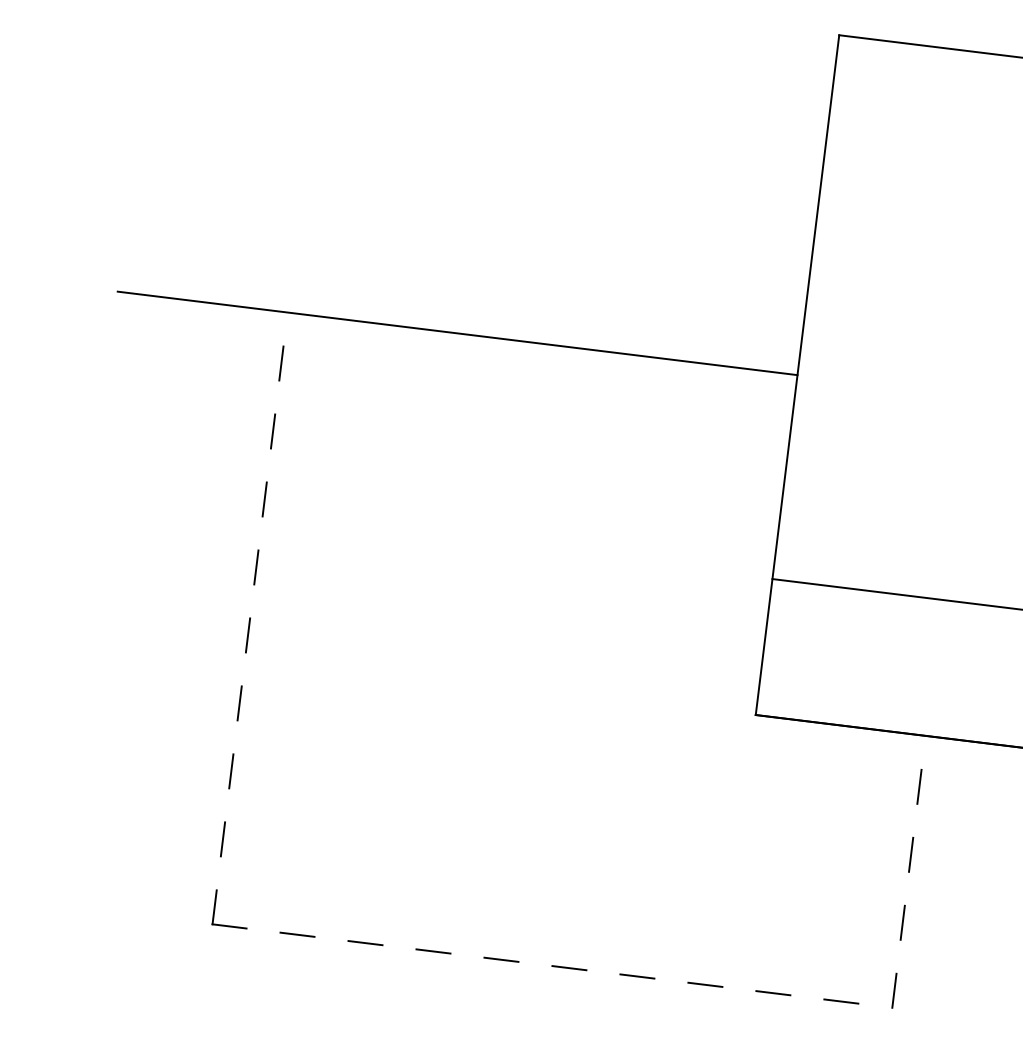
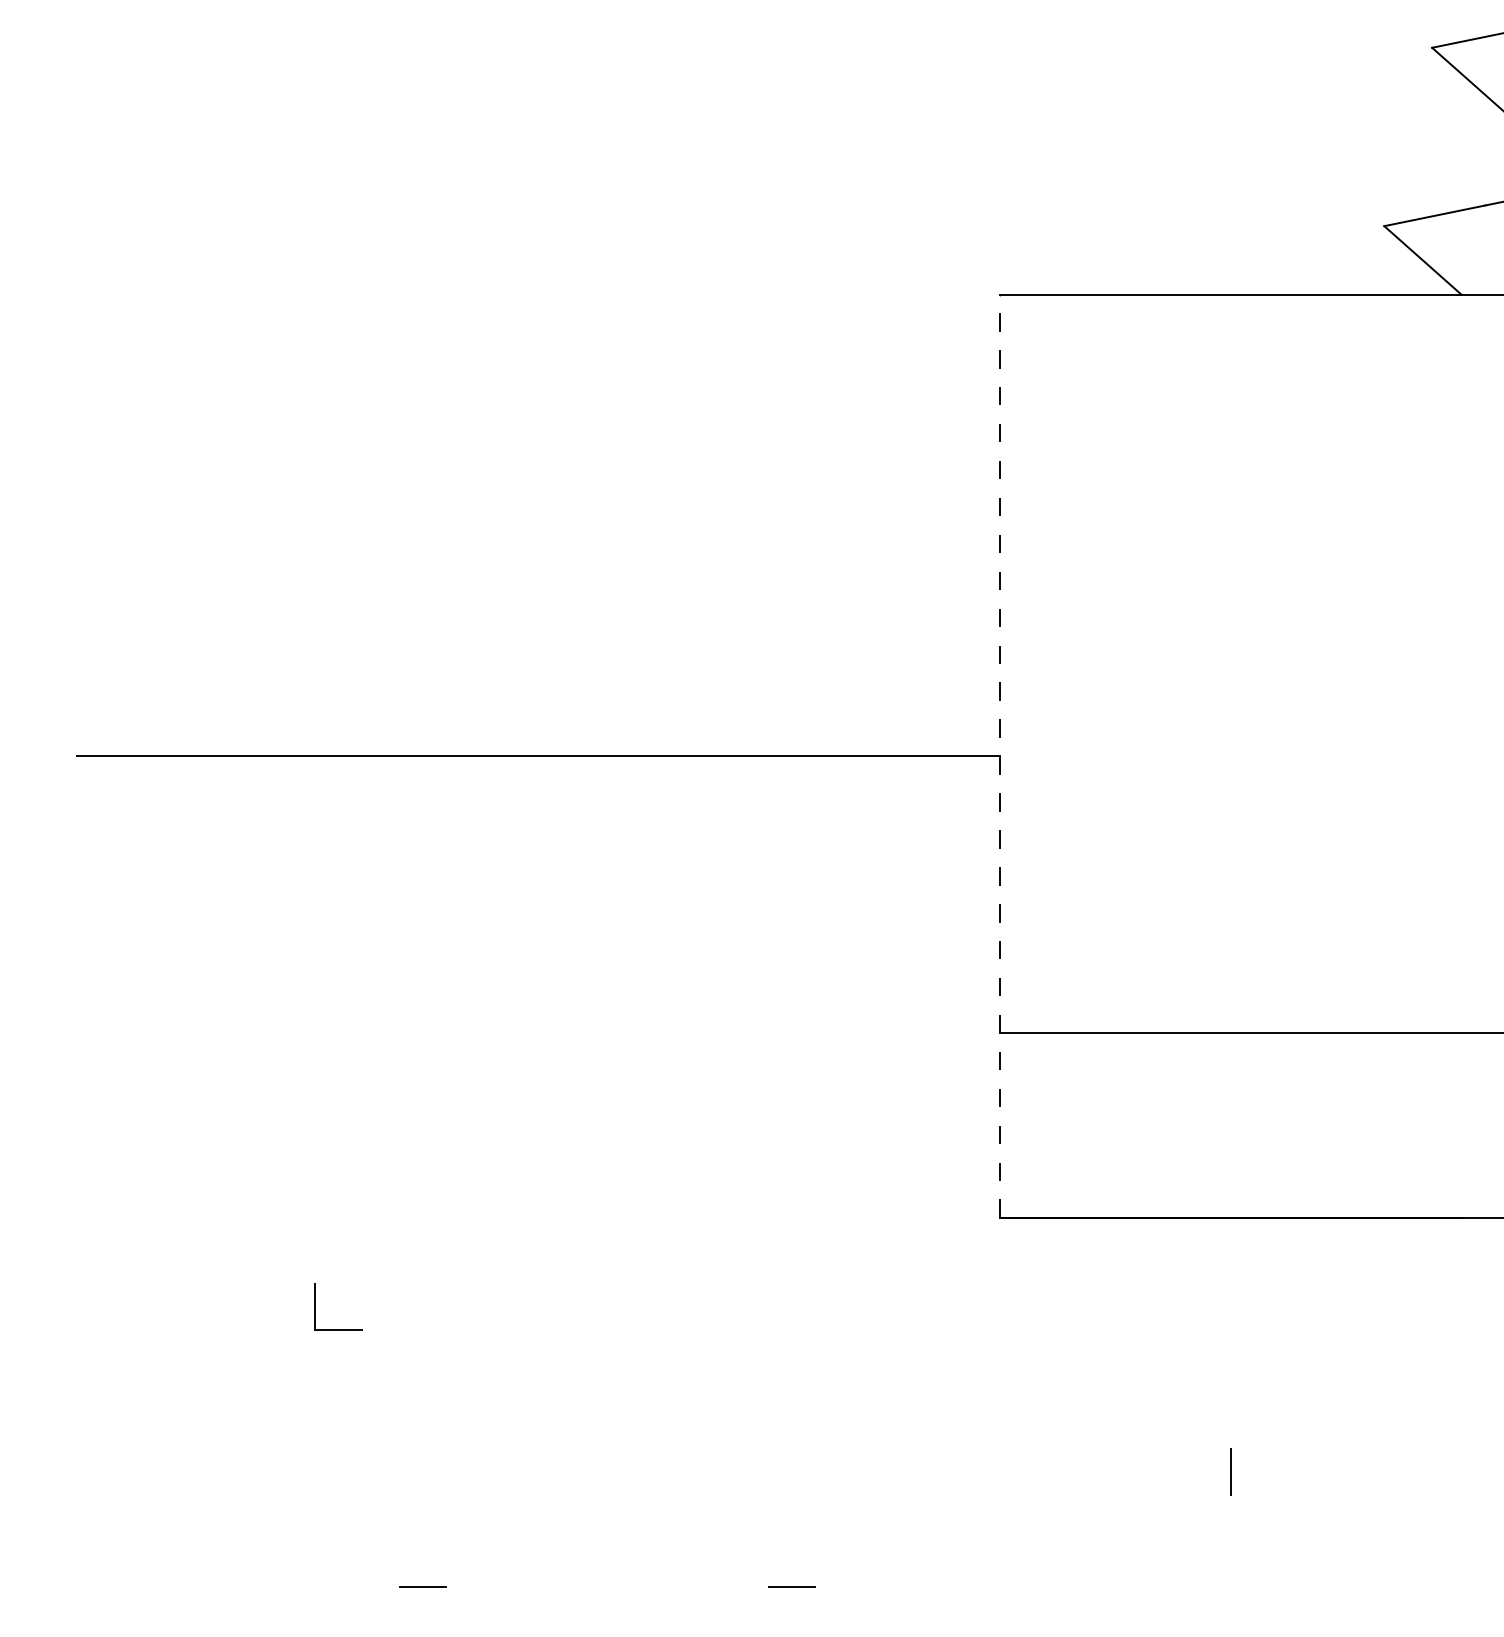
line: (281, 363) -> (307, 825), removed
line: (797, 375) -> (999, 756), solid -> dashed
line: (273, 431) -> (307, 917), removed
line: (264, 499) -> (307, 1010), removed
line: (256, 567) -> (307, 1102), removed
line: (248, 635) -> (307, 1194), removed
line: (239, 703) -> (307, 1287), removed
line: (231, 771) -> (307, 1379), removed
line: (919, 787) -> (1230, 1287), removed
line: (223, 839) -> (307, 1471), removed
line: (910, 854) -> (1230, 1379), removed
part: (214, 906) -> (315, 1306), moved
line: (365, 943) -> (515, 1587), removed
line: (433, 951) -> (607, 1587), removed
line: (501, 959) -> (699, 1587), removed
line: (637, 976) -> (884, 1587), removed
line: (705, 985) -> (976, 1587), removed
line: (894, 991) -> (1230, 1564), removed
line: (773, 993) -> (1069, 1587), removed
line: (841, 1001) -> (1161, 1587), removed

